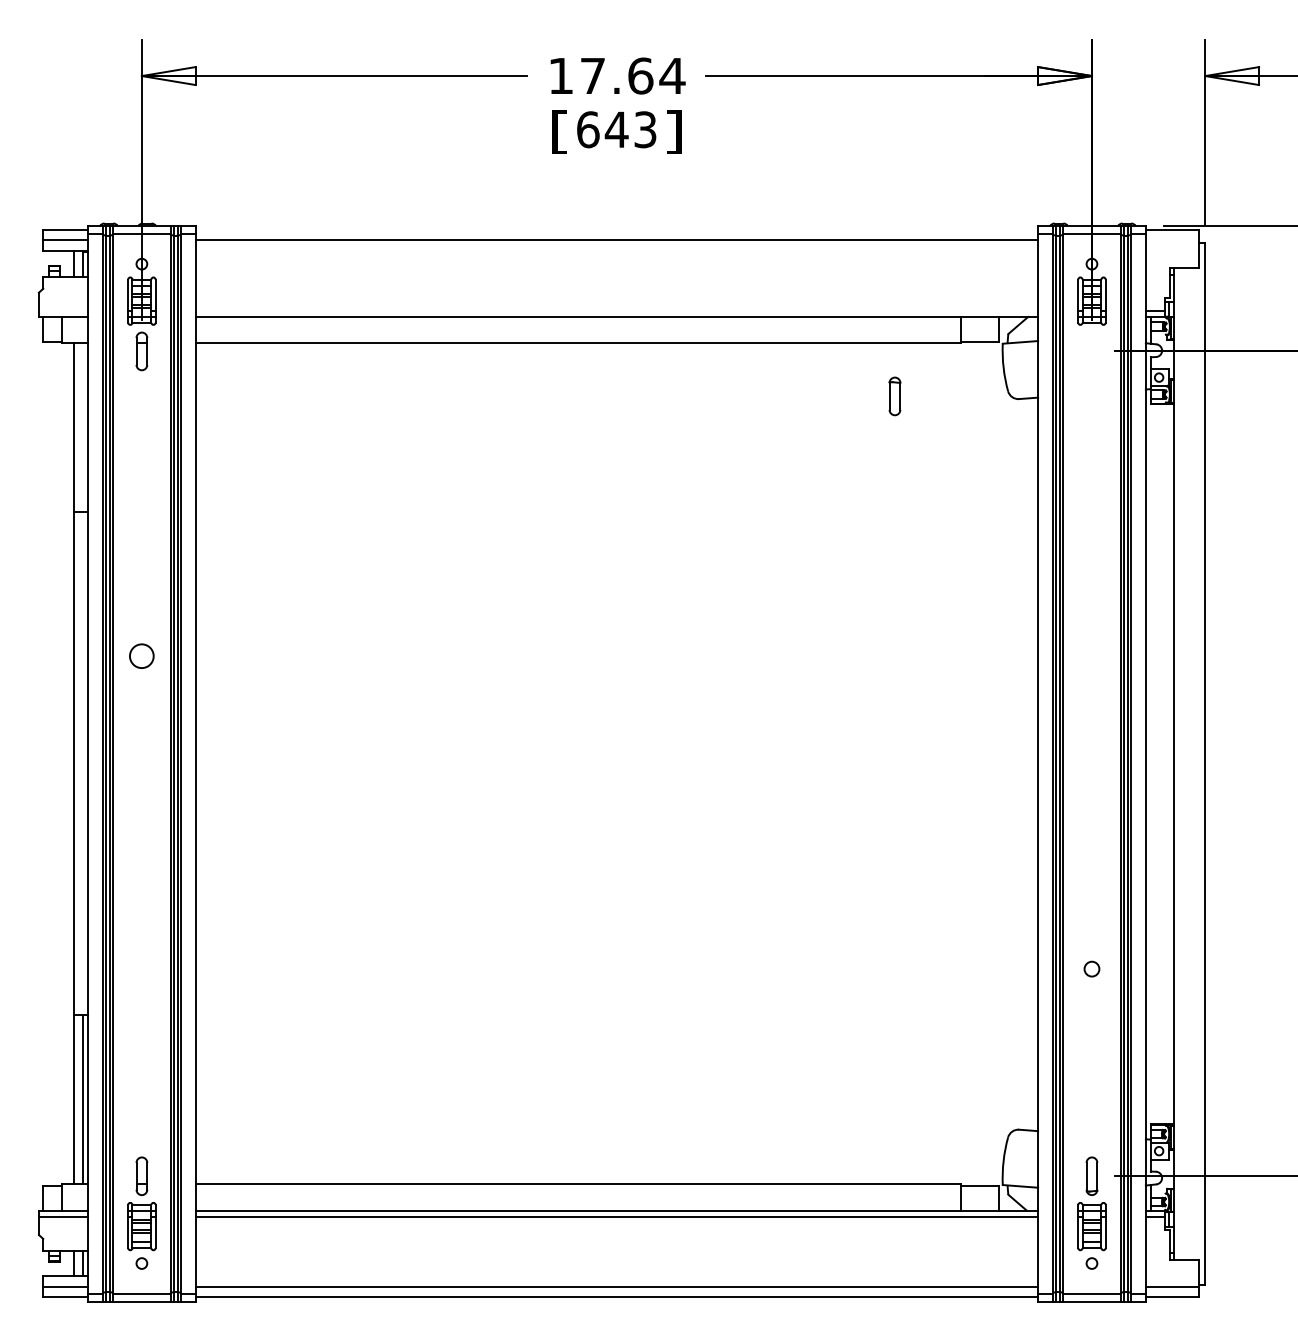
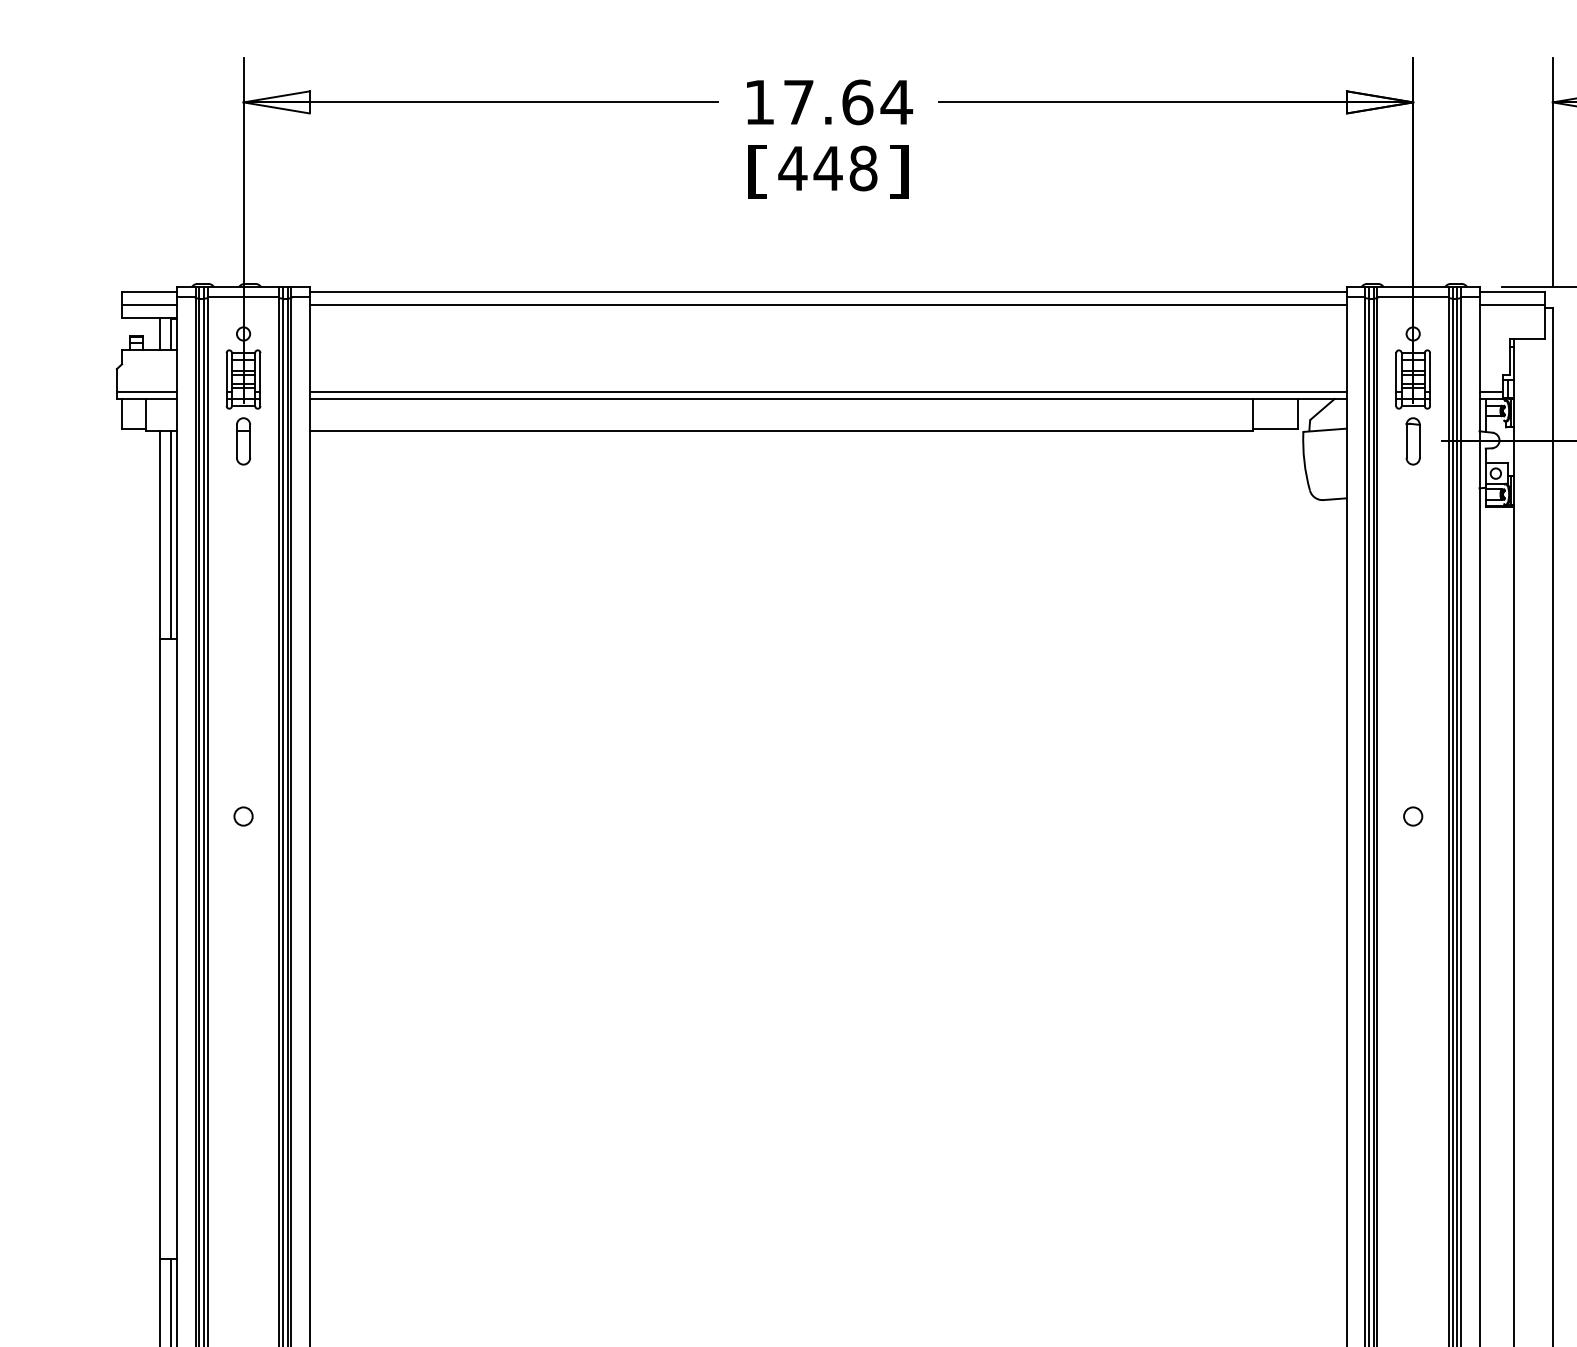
text: (616, 129) -> (827, 168), 643 -> 448
line: (616, 230) -> (827, 292), added
line: (1171, 240) -> (1511, 304), added
line: (63, 311) -> (147, 392), added
line: (616, 311) -> (827, 392), added
part: (894, 396) -> (1412, 441), moved
line: (83, 427) -> (171, 535), added
circle: (141, 655) -> (243, 815), size x0.62
circle: (1091, 968) -> (1412, 815), moved

